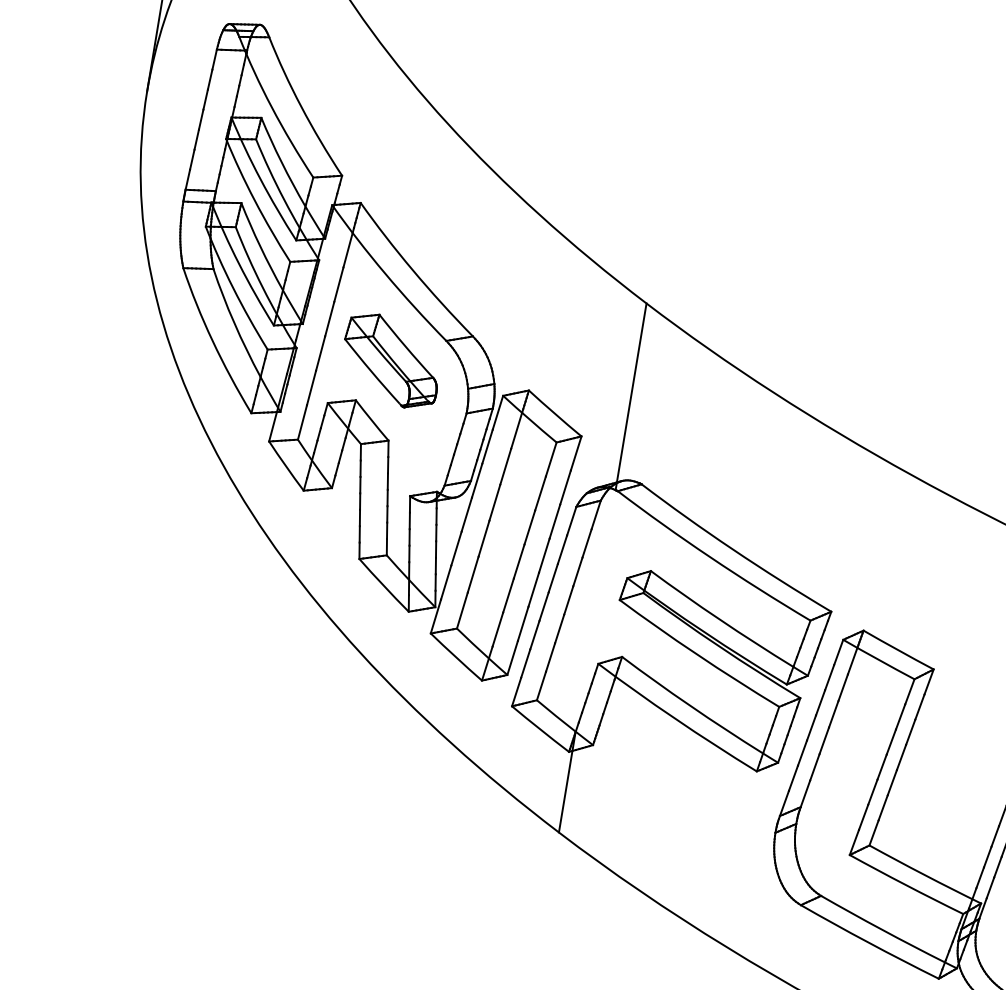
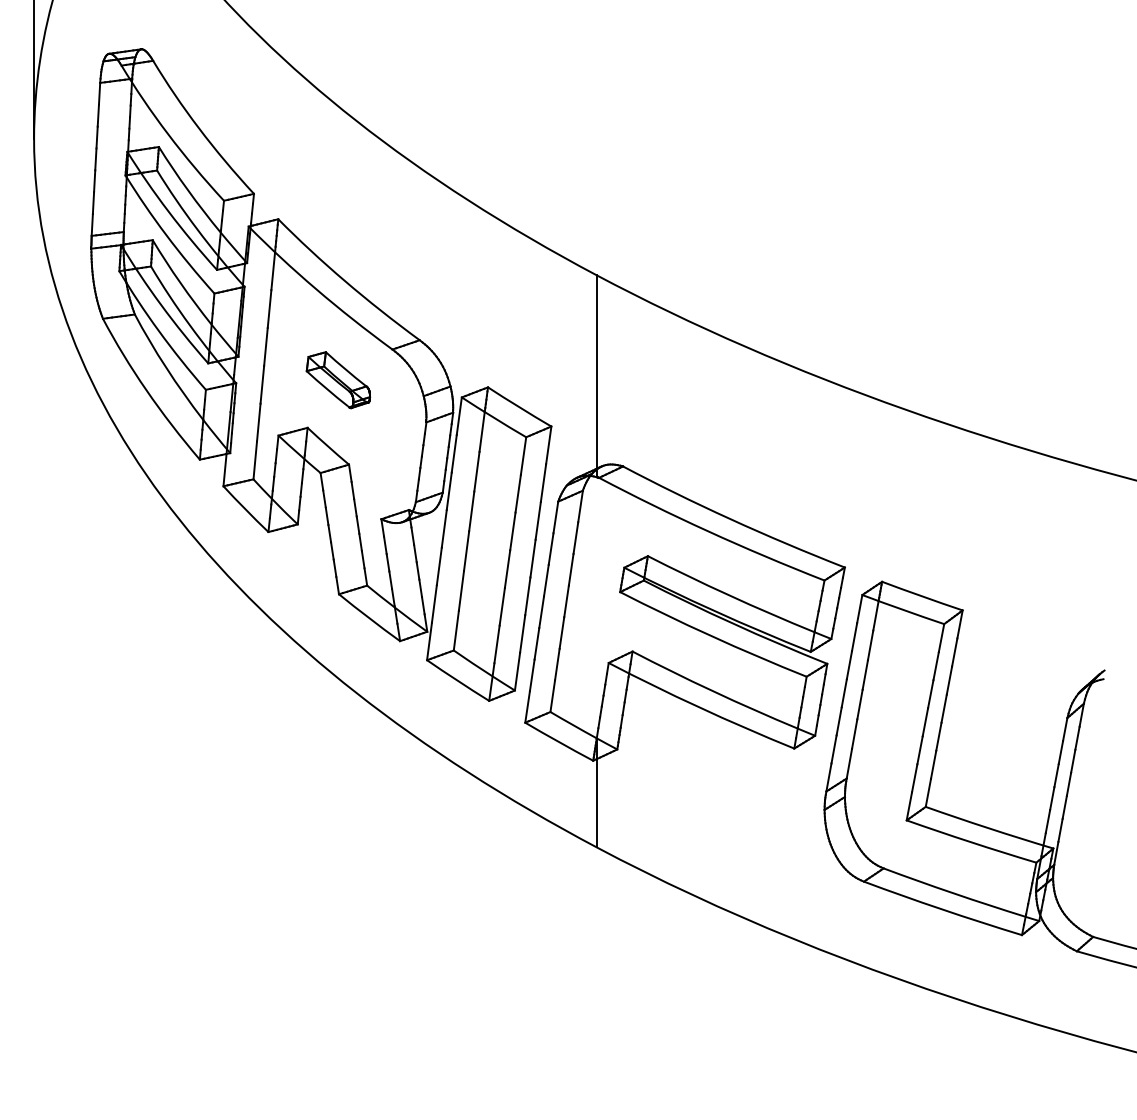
part: (391, 360) -> (338, 379), size x0.6

